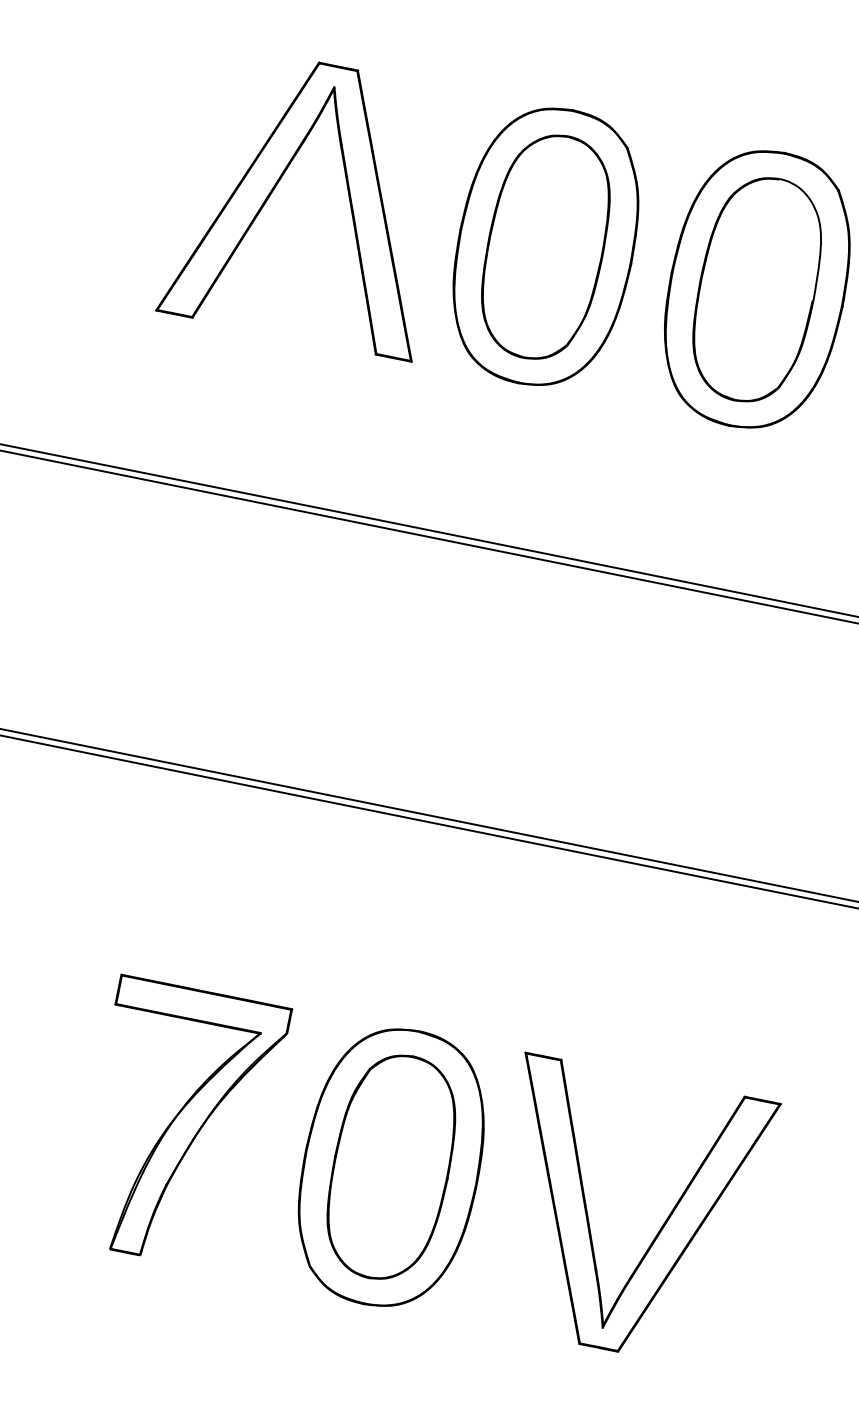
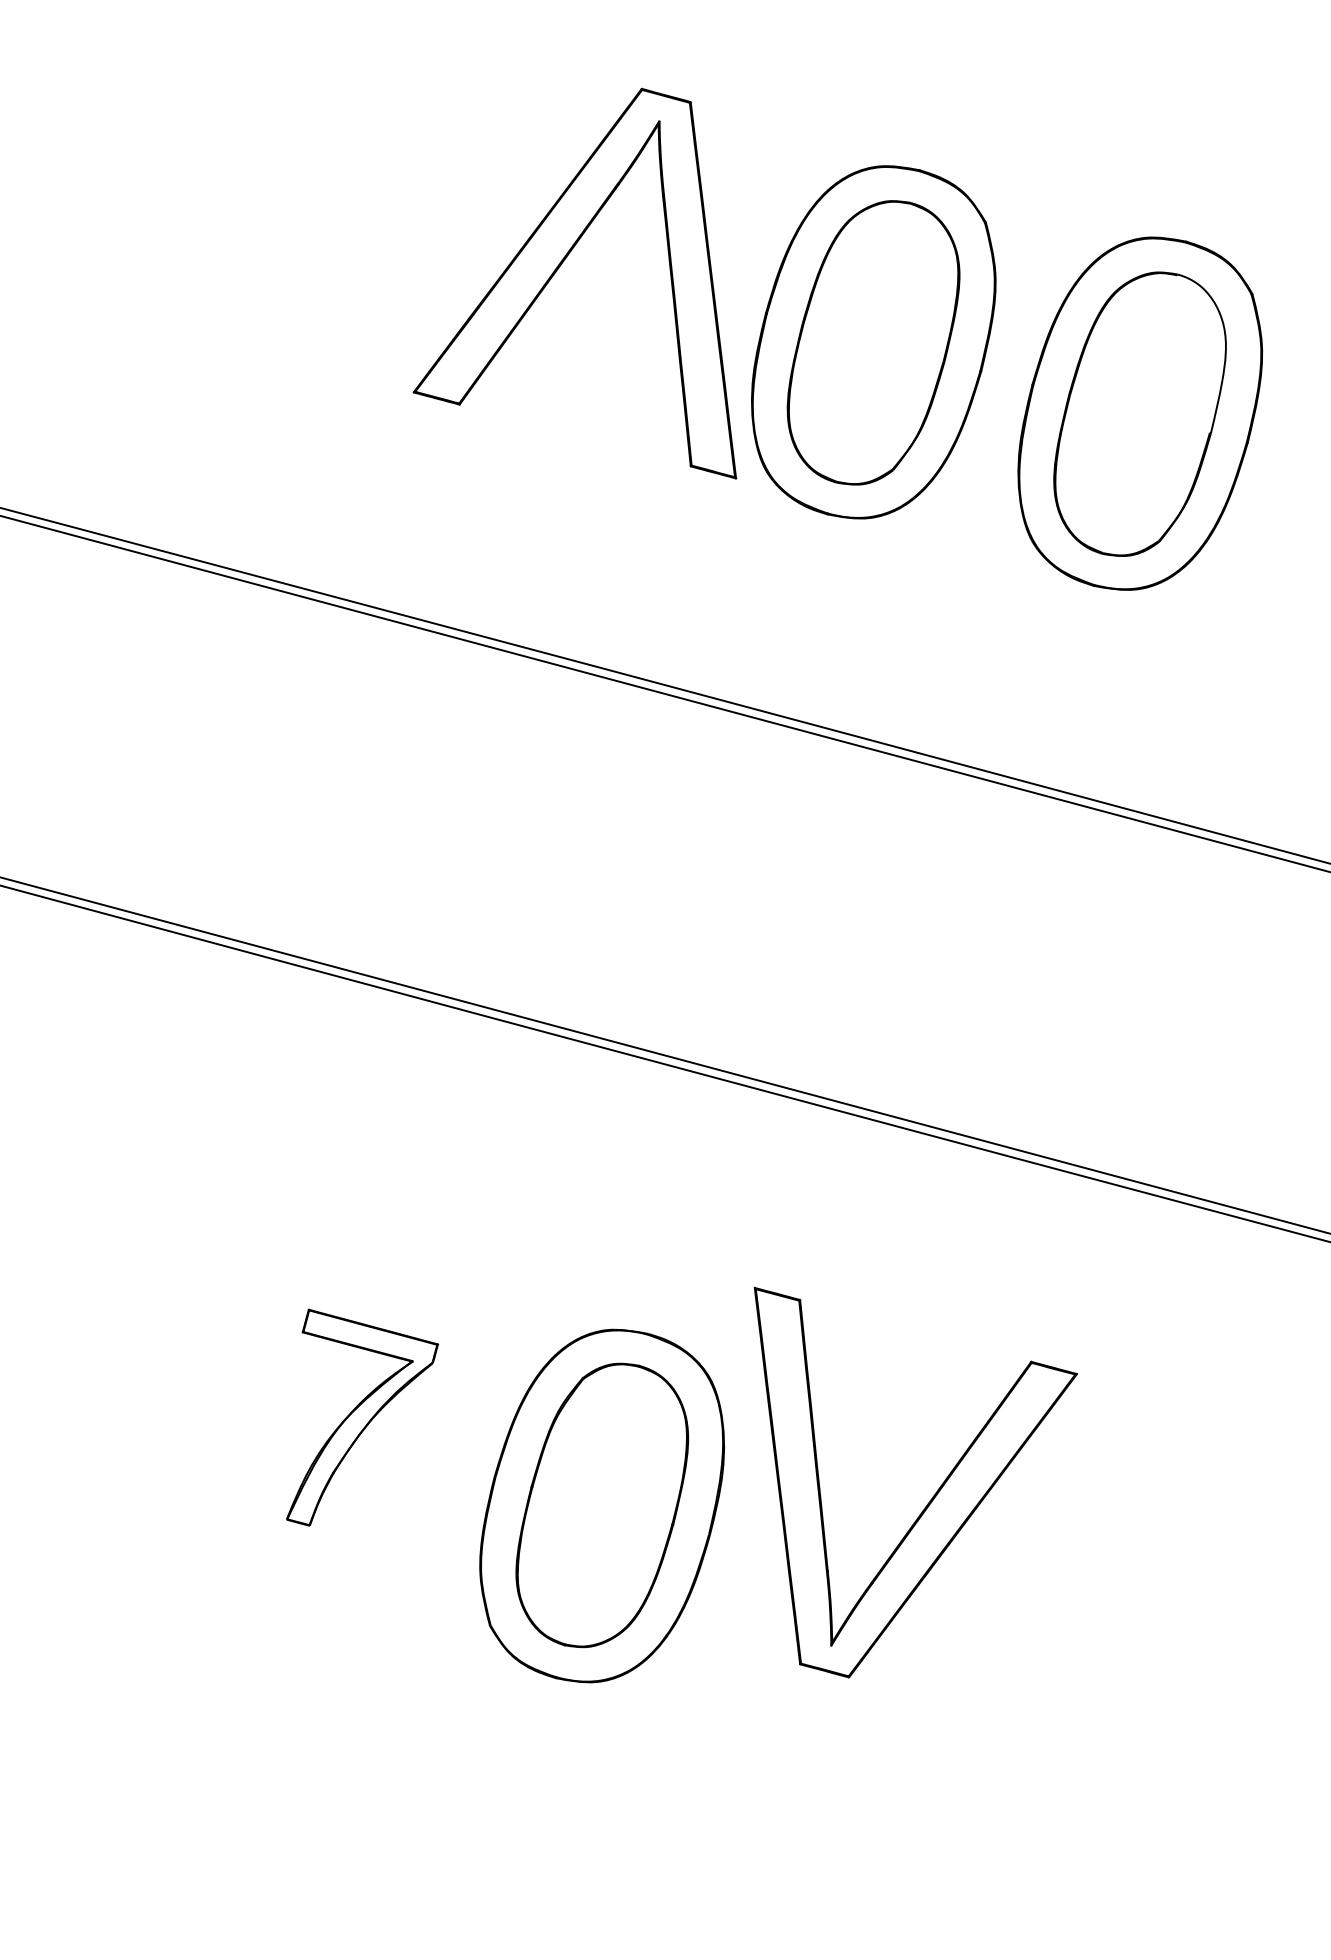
part: (261, 210) -> (556, 272), moved
part: (200, 1110) -> (362, 1417), size x0.6
part: (674, 1206) -> (932, 1496), moved

